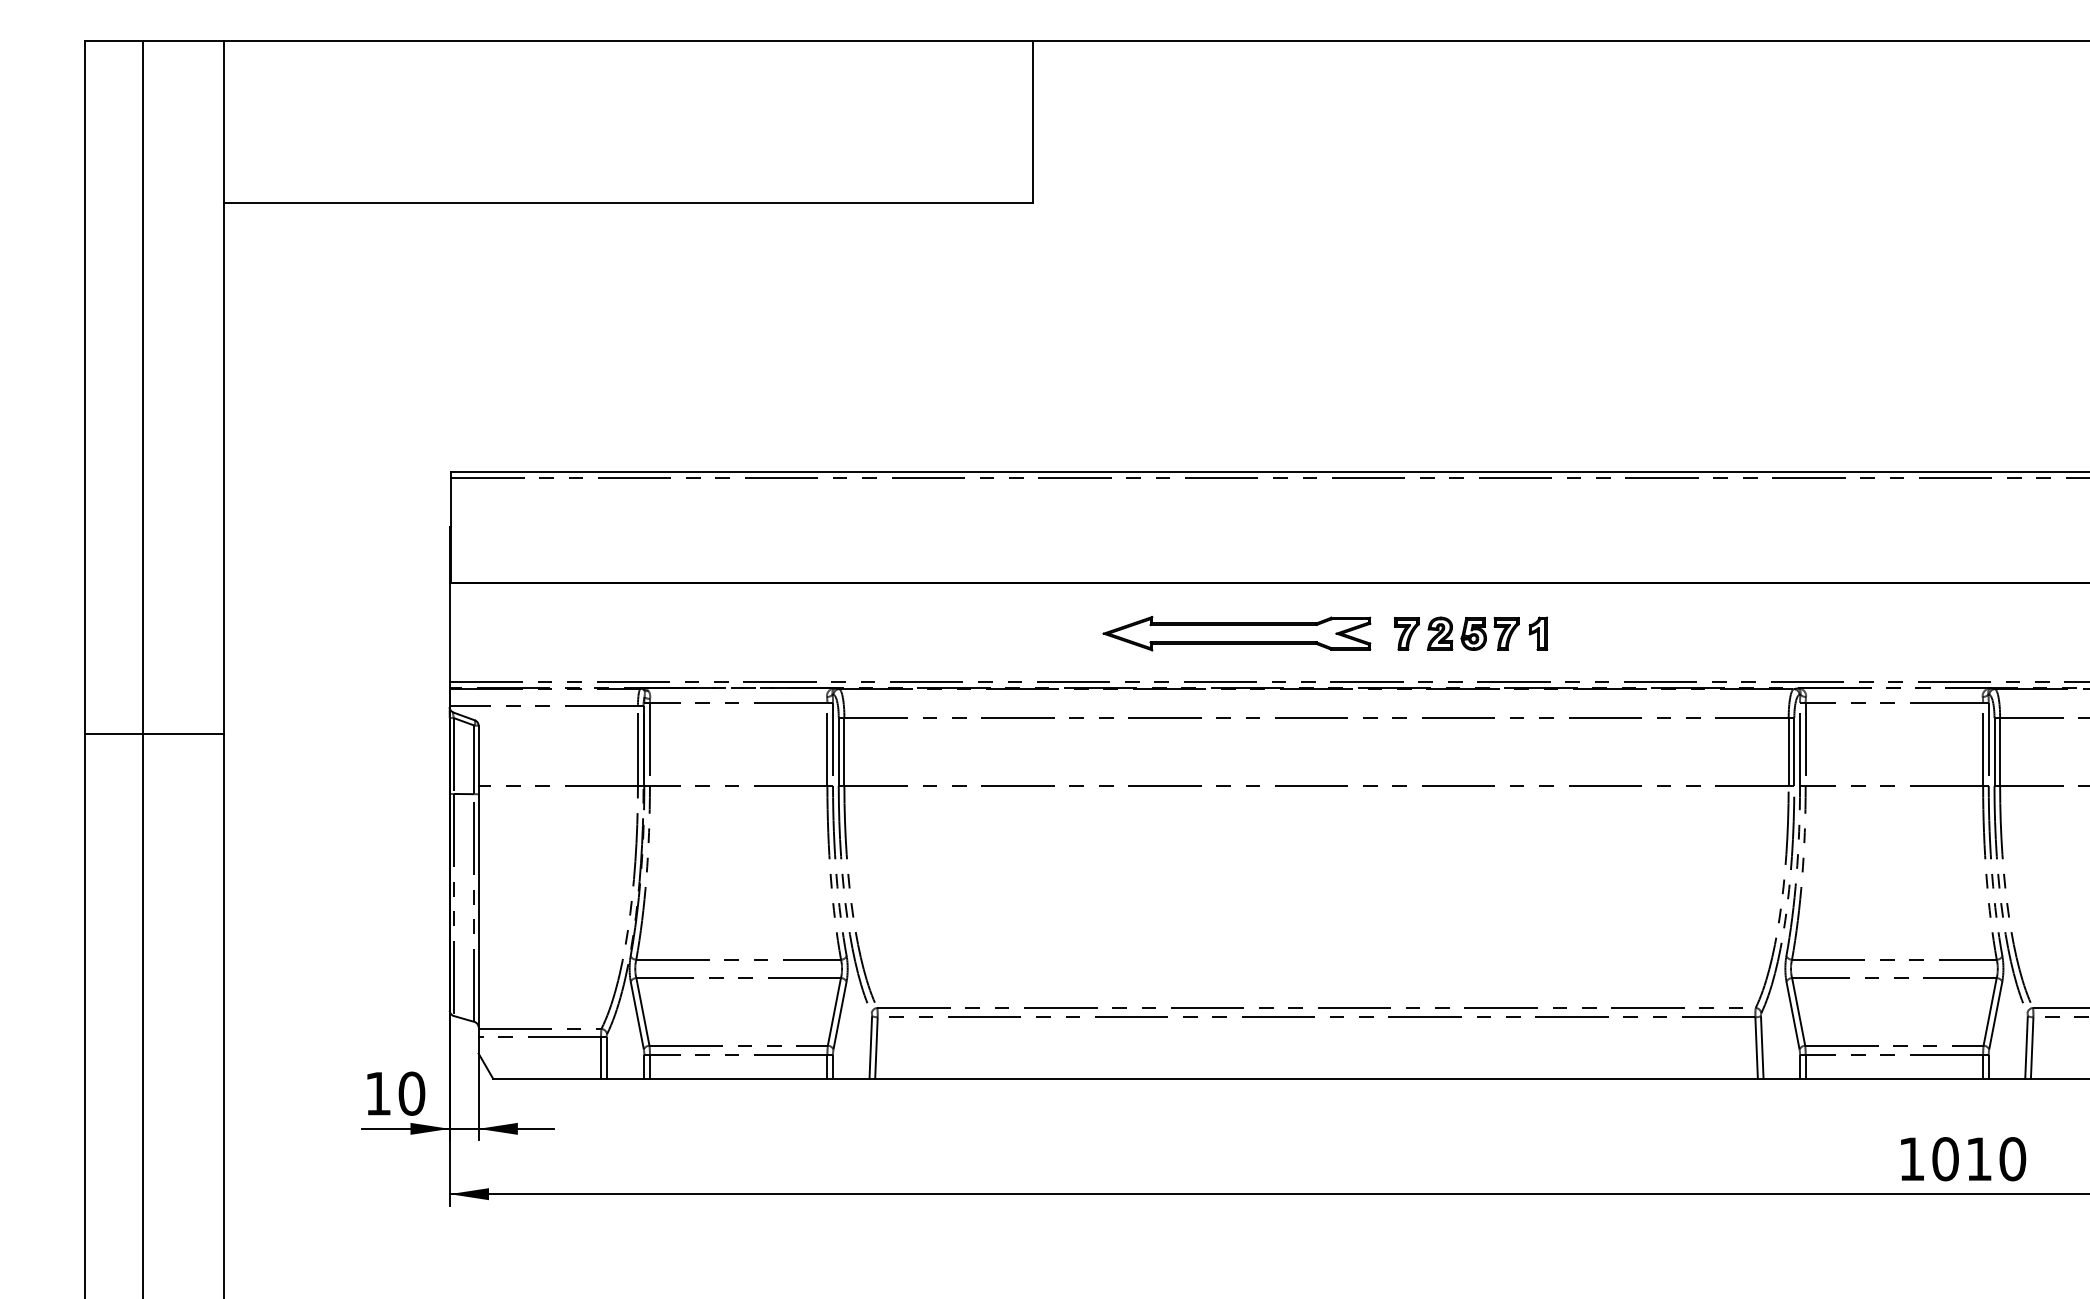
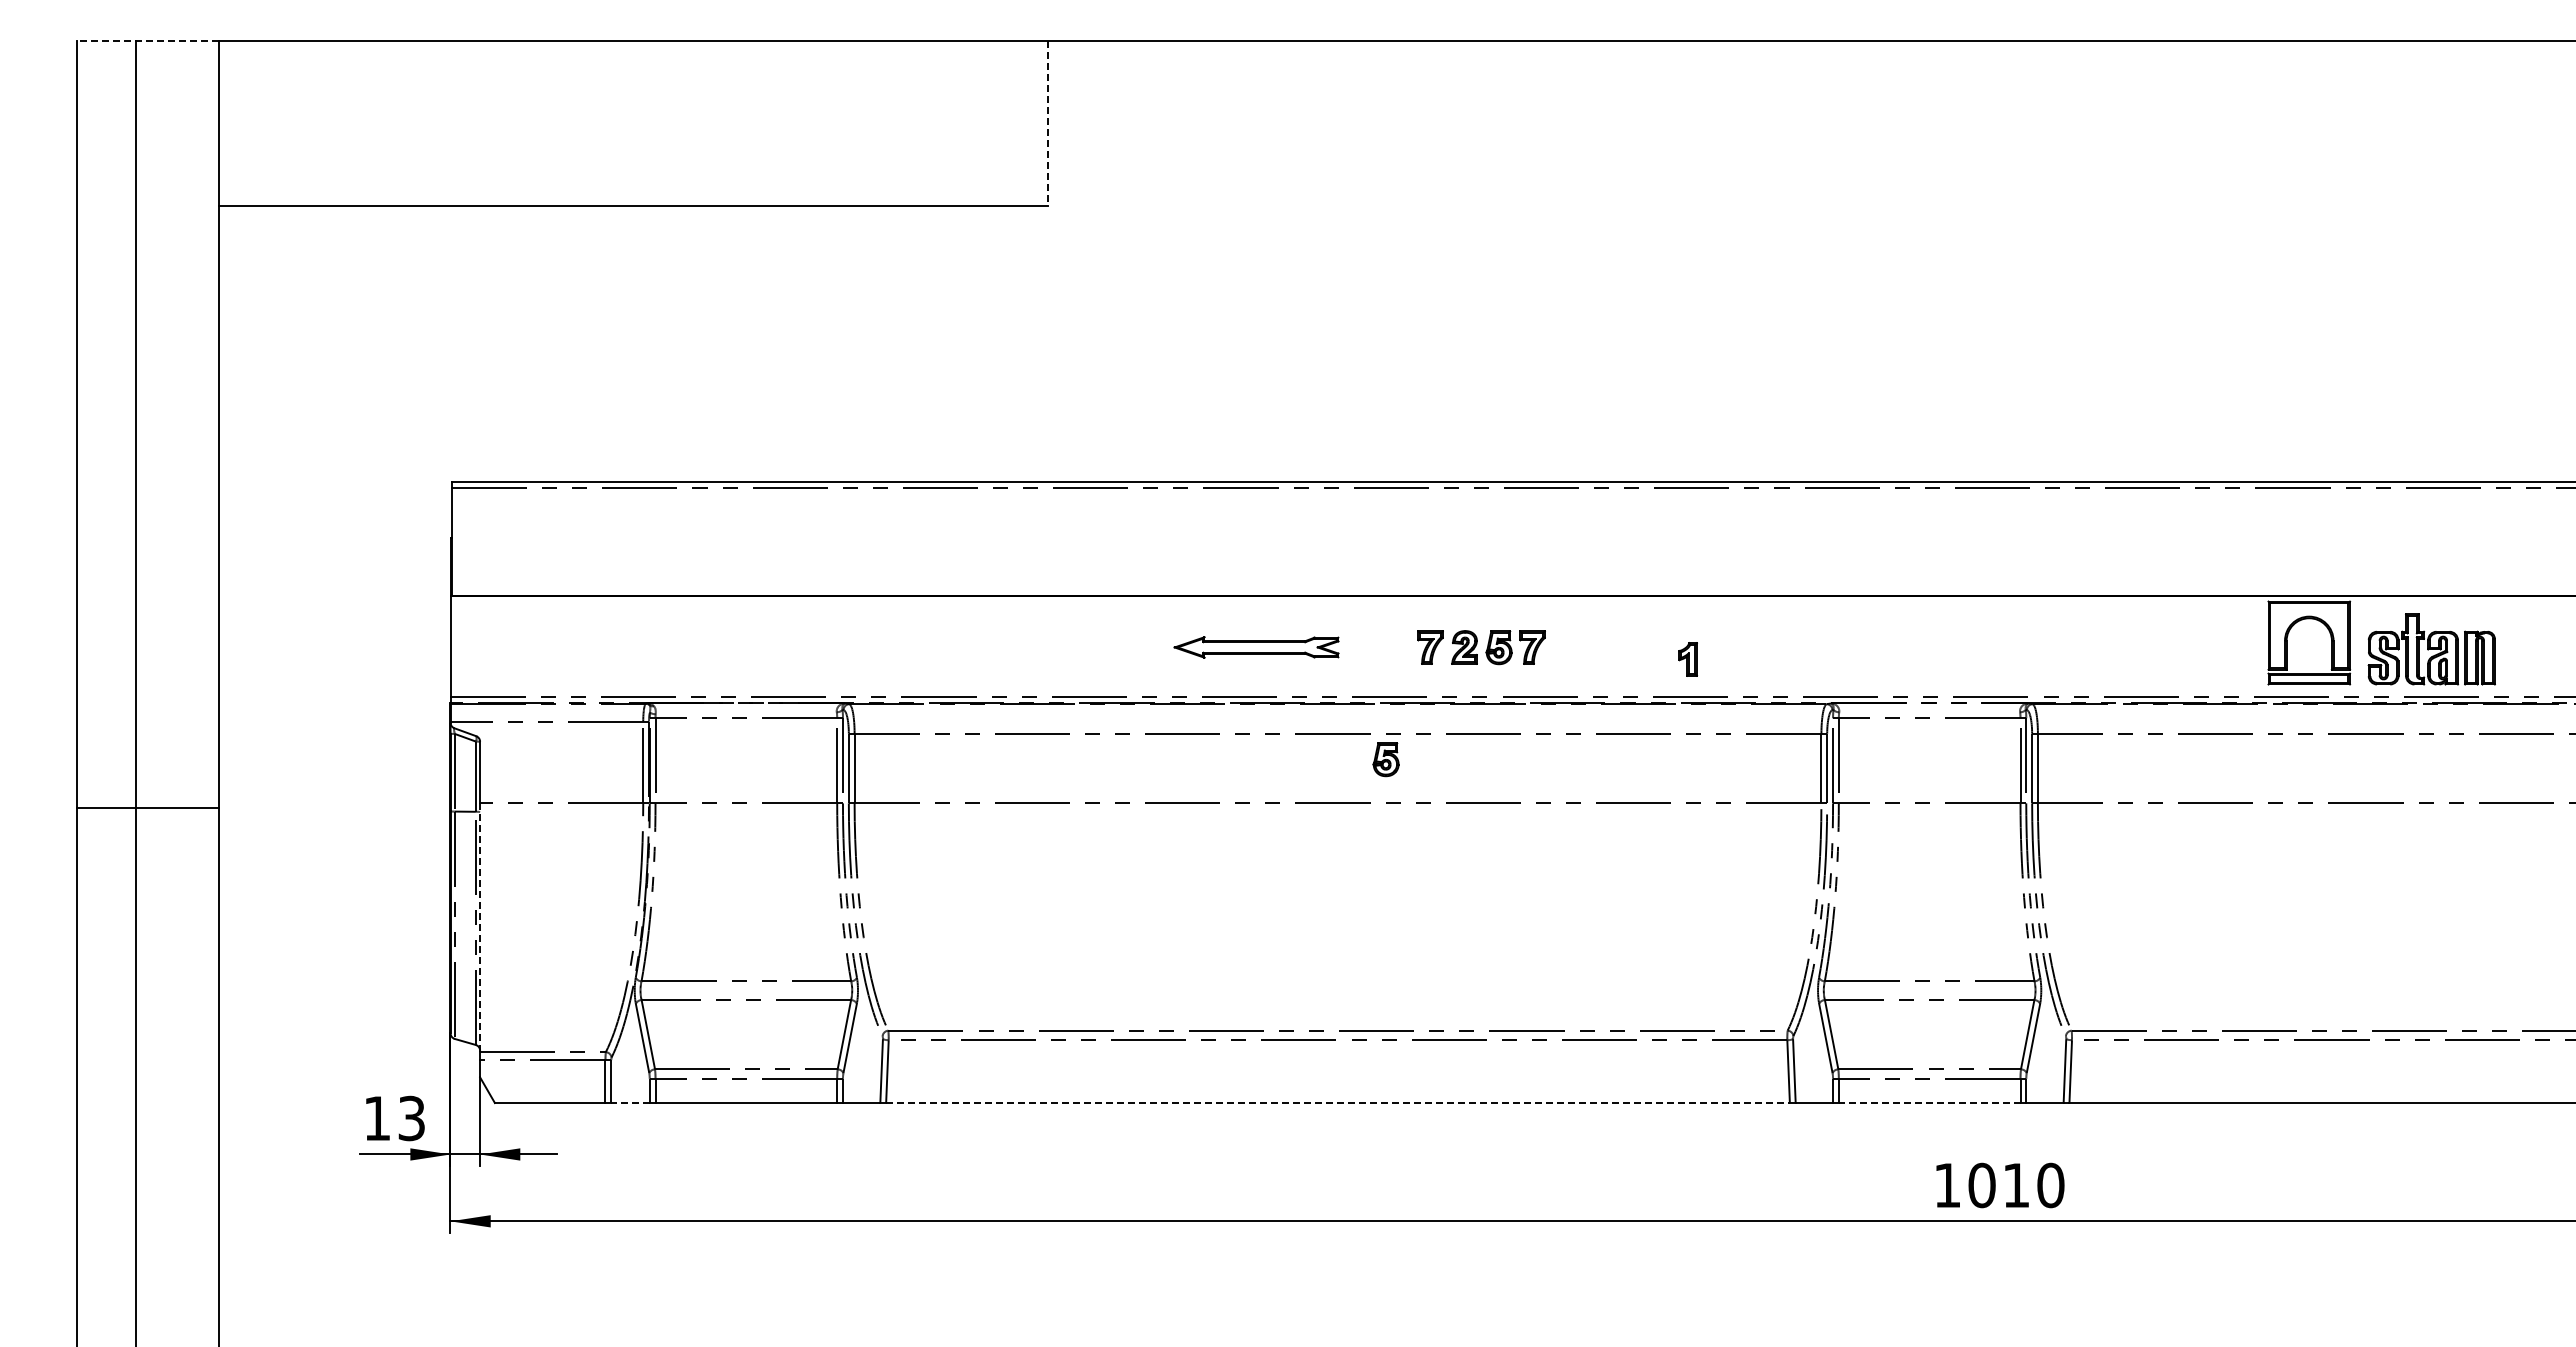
line: (154, 40) -> (148, 40), solid -> dashed
line: (1032, 121) -> (1047, 123), solid -> dashed
part: (1236, 633) -> (1256, 647), size x0.6
part: (1537, 633) -> (1687, 659), moved
line: (154, 734) -> (148, 807), moved
part: (1362, 743) -> (1385, 759), added
line: (479, 908) -> (480, 928), solid -> dashed
line: (625, 1079) -> (630, 1103), solid -> dashed
line: (1317, 1079) -> (1338, 1103), solid -> dashed
line: (1894, 1079) -> (1929, 1103), solid -> dashed
text: (411, 1093) -> (411, 1118), 10 -> 13

